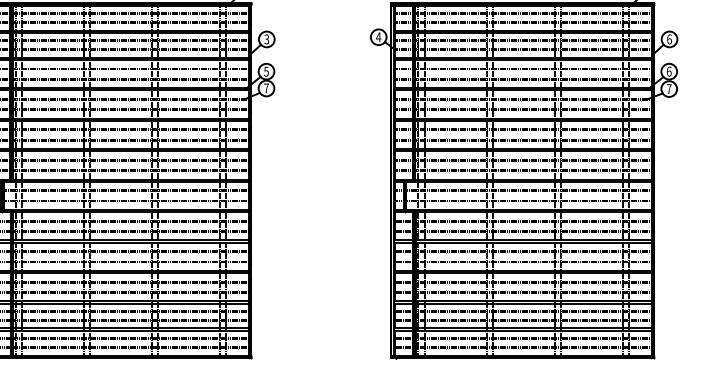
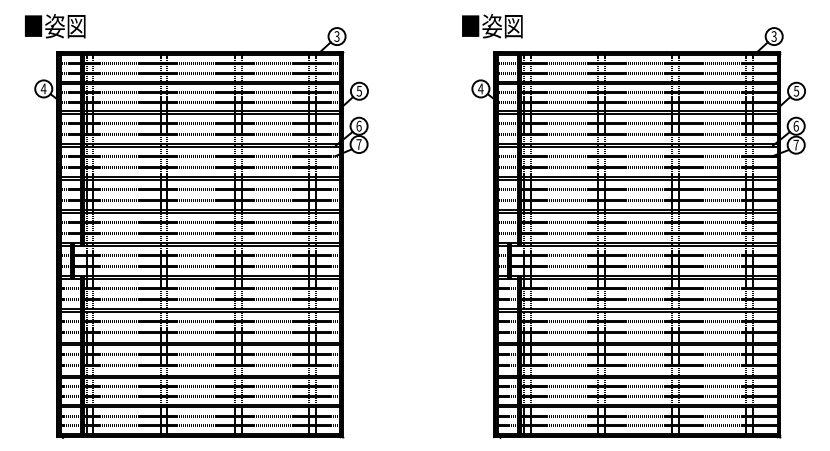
text: (266, 38) -> (359, 90), 3 -> 5
text: (669, 38) -> (796, 90), 6 -> 5
text: (265, 70) -> (358, 125), 5 -> 6

